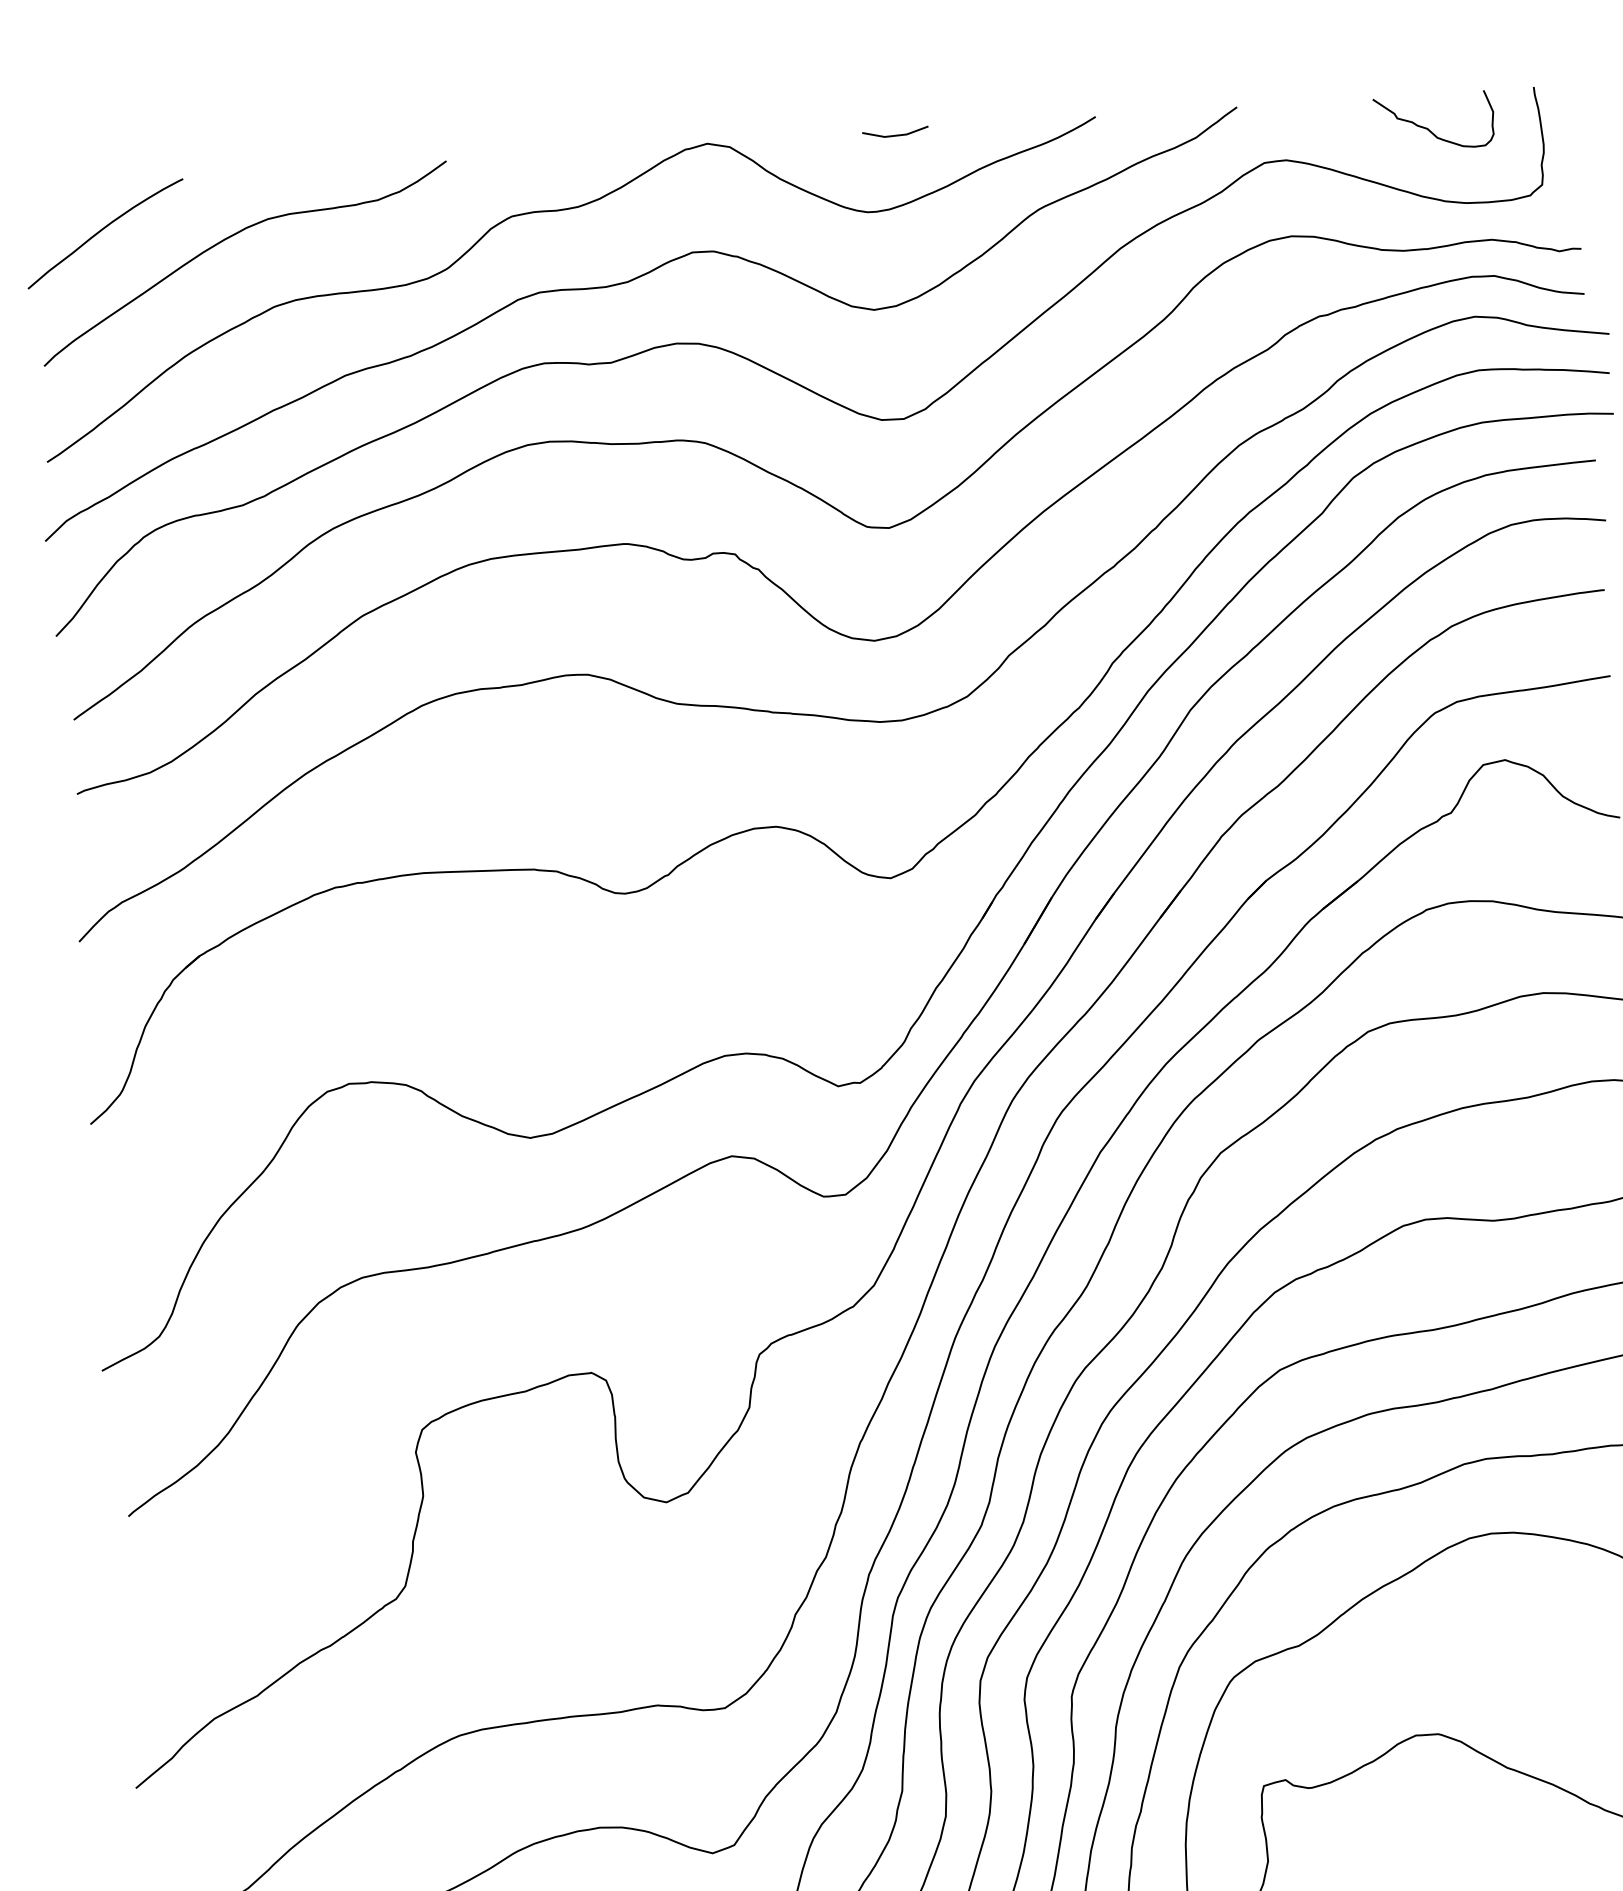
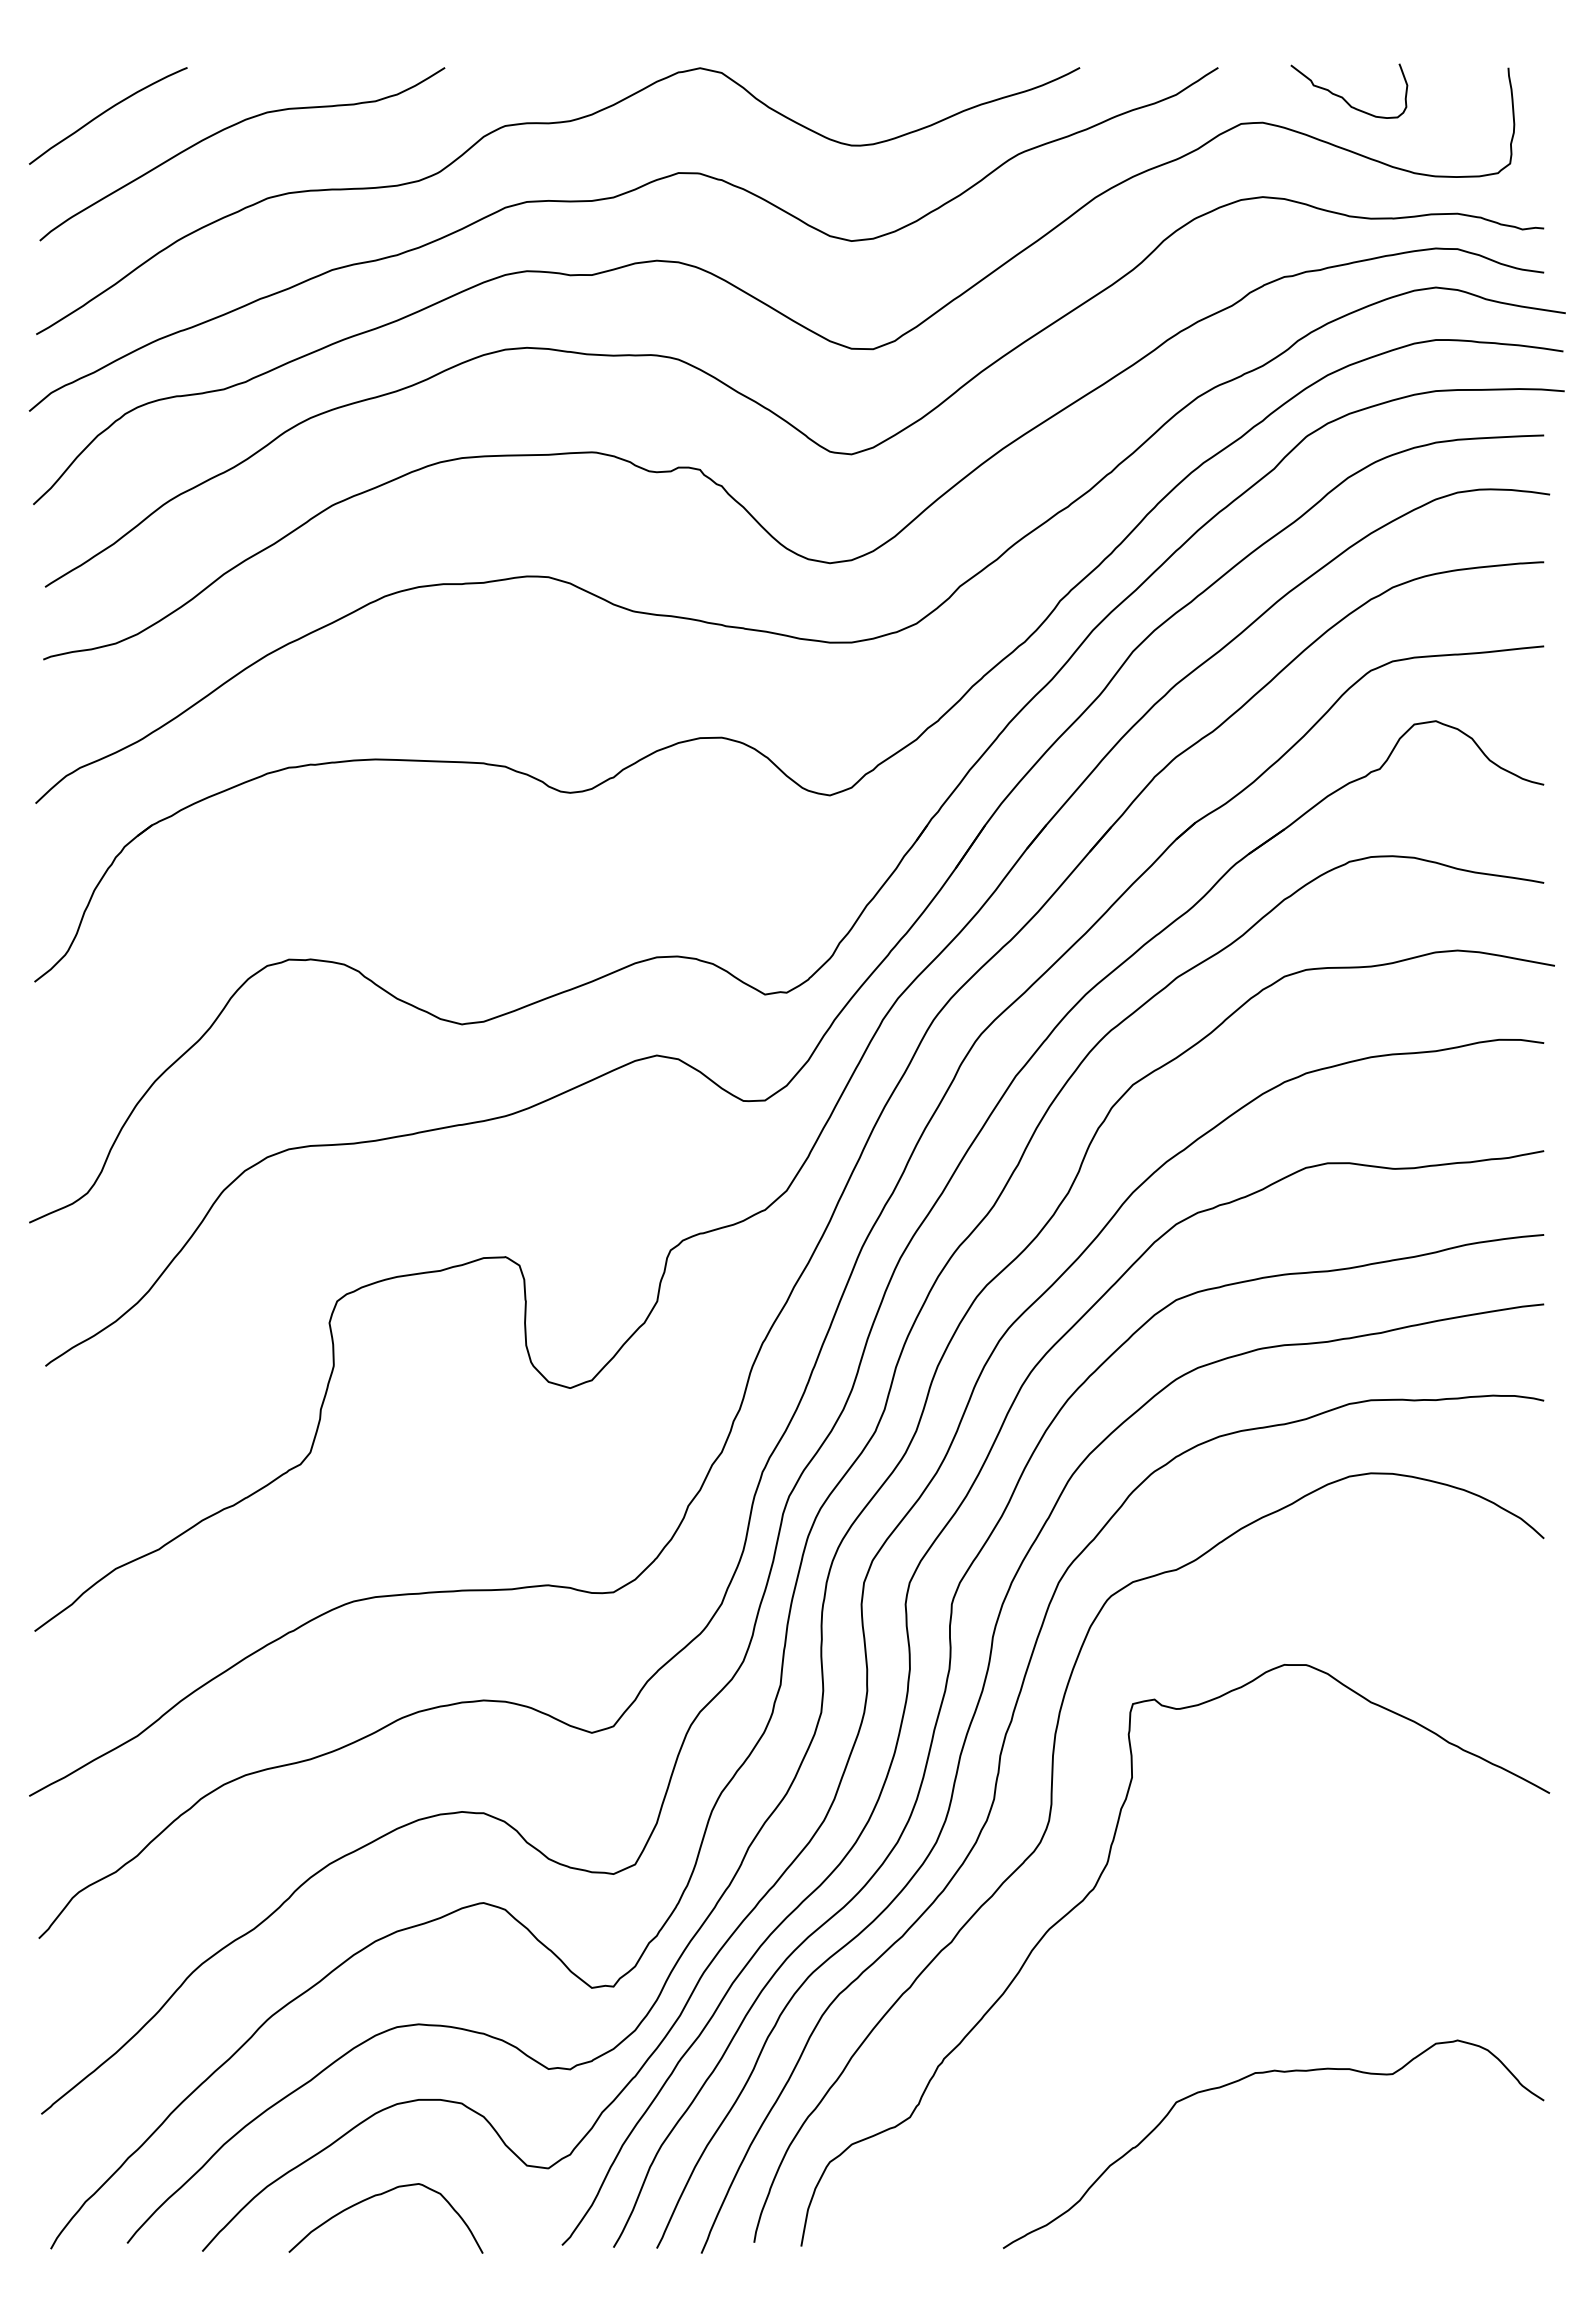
curve: (1427, 127) -> (1342, 96), moved
line: (897, 134) -> (885, 71), removed

